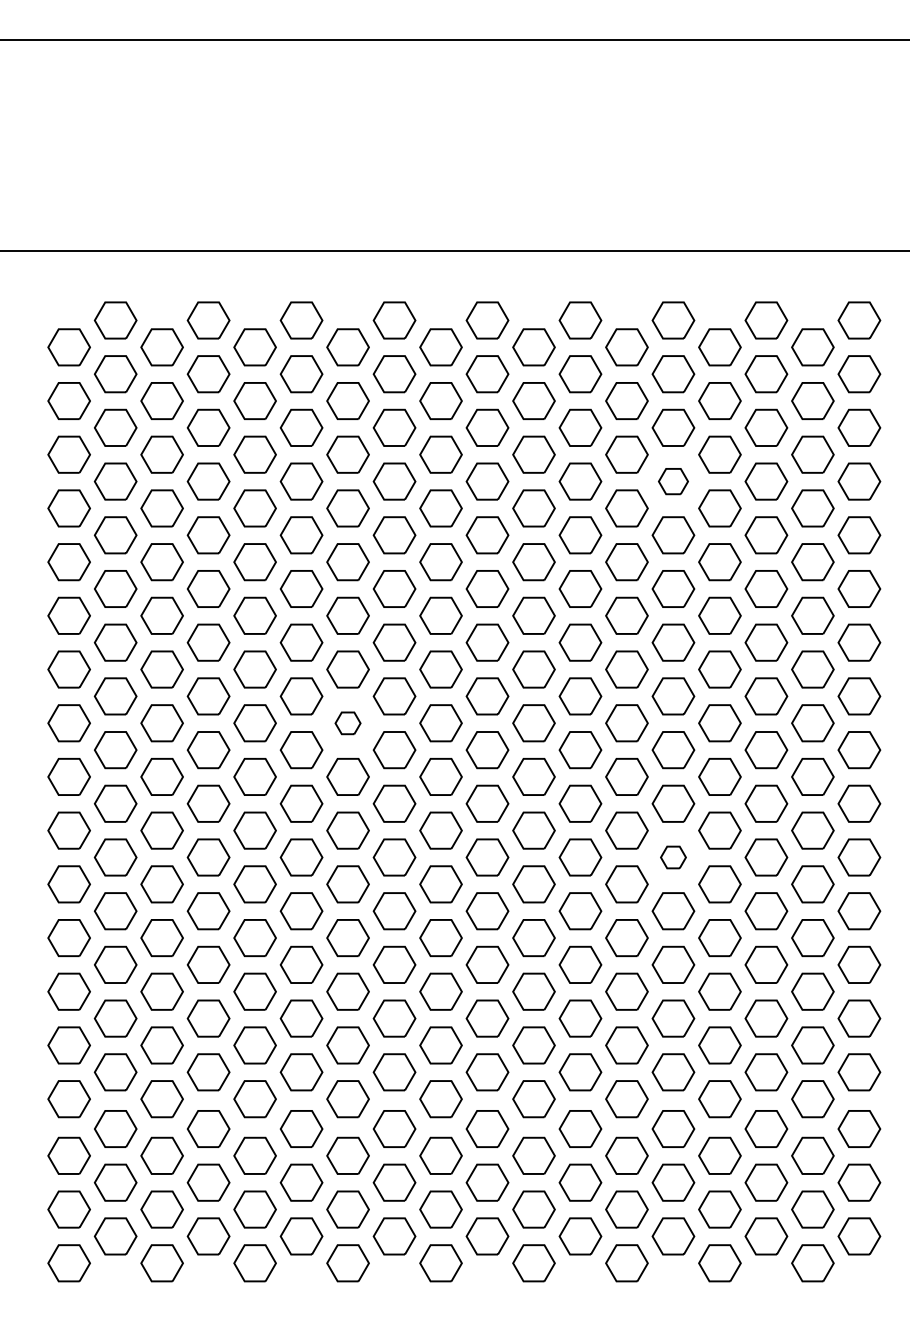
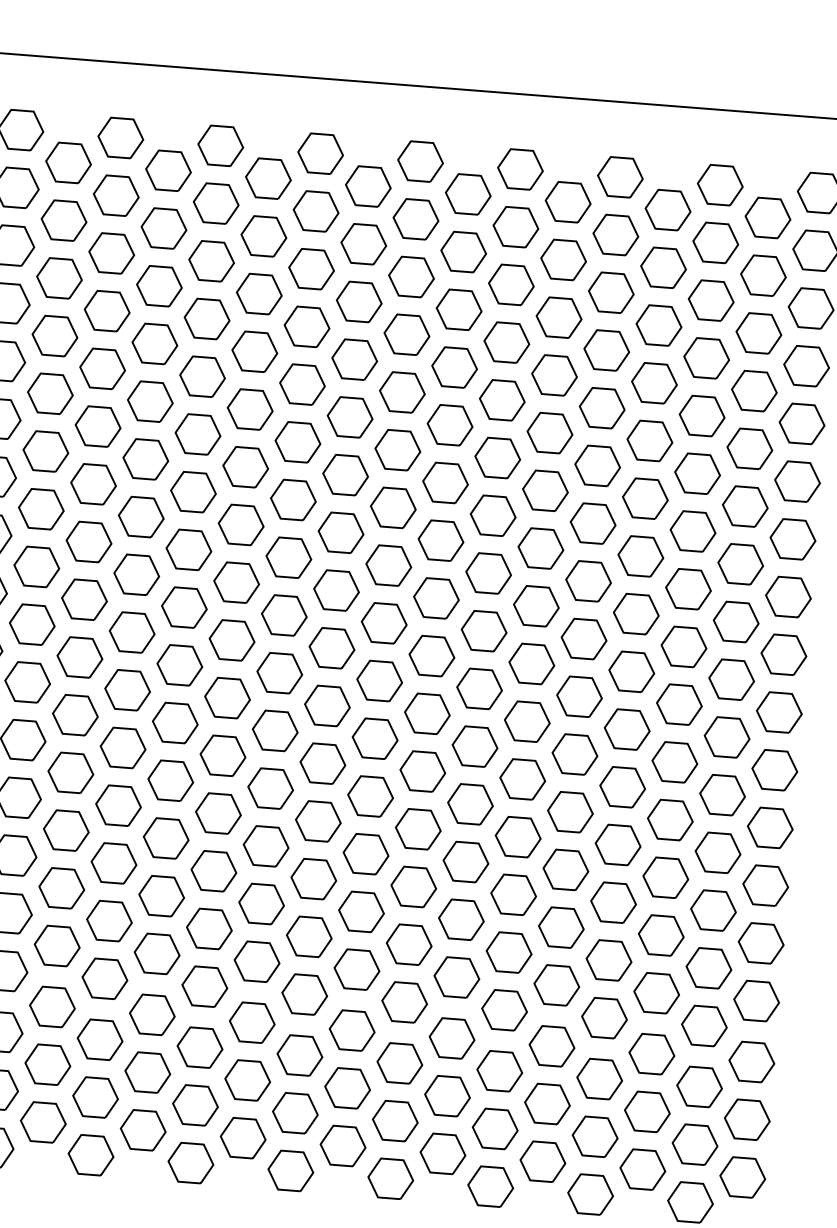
part: (673, 481) -> (606, 350), size x1.43
part: (347, 723) -> (235, 582), size x1.67
part: (673, 857) -> (575, 754), size x1.67

